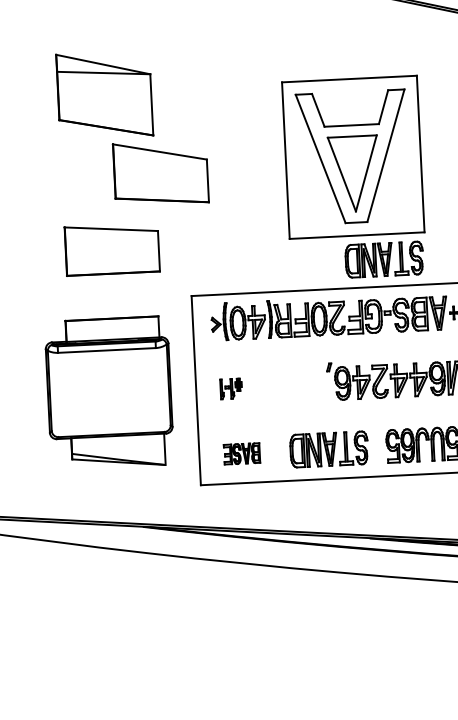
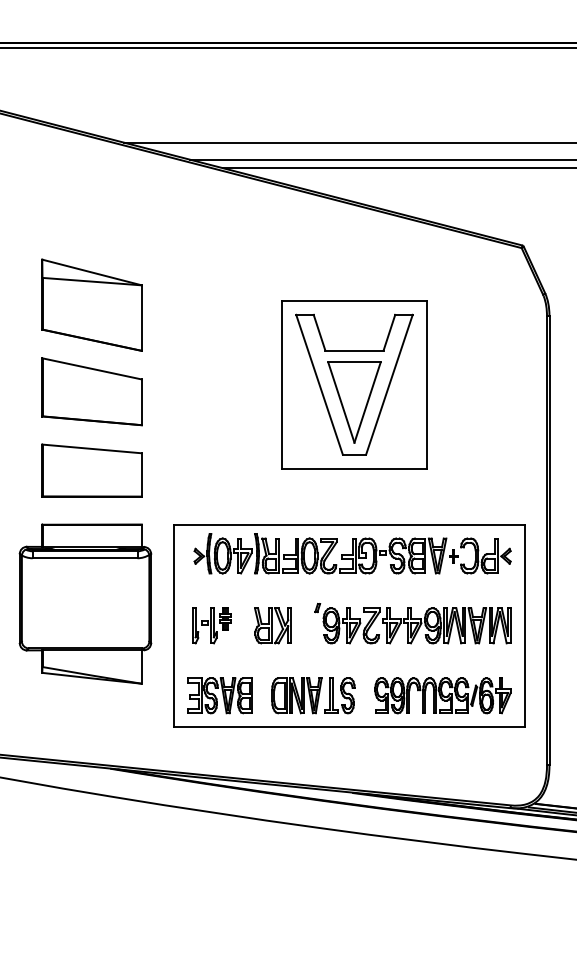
part: (160, 173) -> (91, 391), moved
part: (384, 259) -> (382, 495), removed
part: (287, 385) -> (272, 625), added
part: (230, 388) -> (211, 625), size x1.67
part: (109, 392) -> (85, 603), moved
part: (241, 453) -> (219, 695), size x1.67

